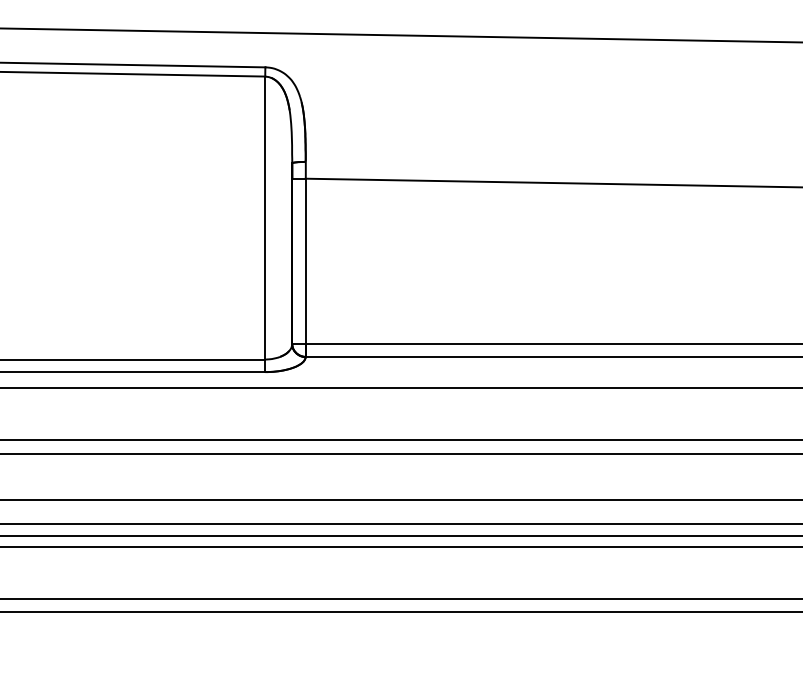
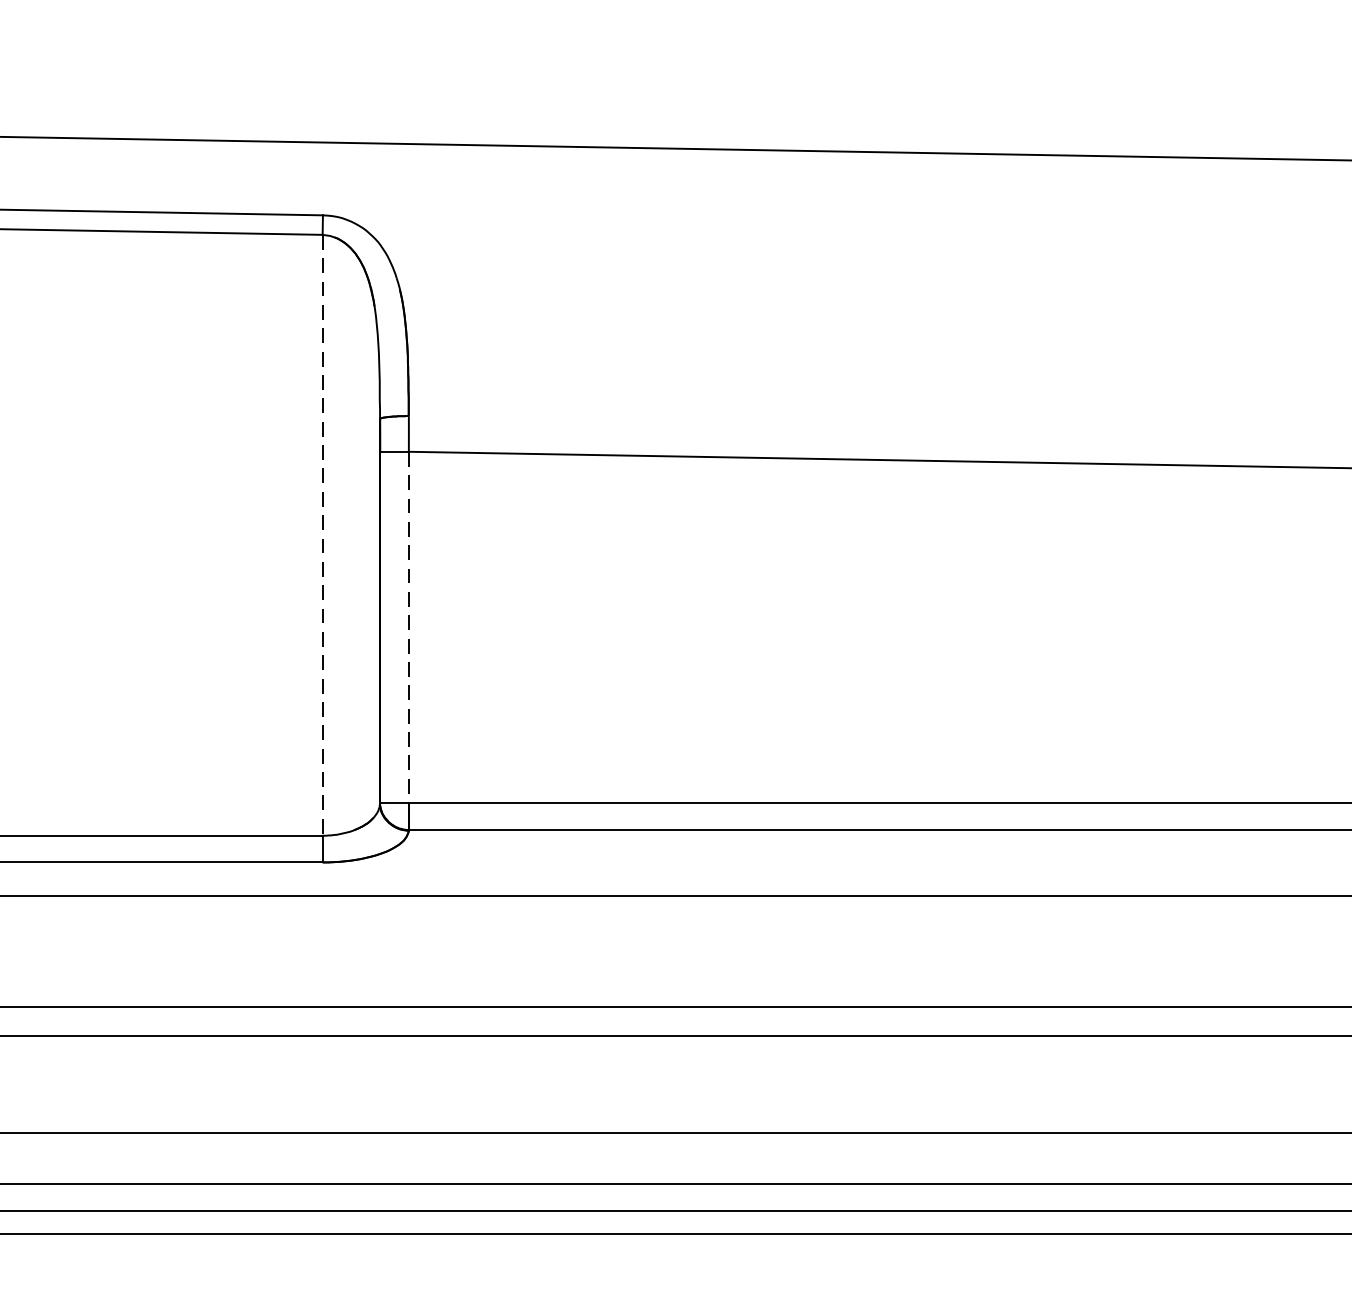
line: (265, 218) -> (323, 536), solid -> dashed
line: (305, 261) -> (408, 627), solid -> dashed

